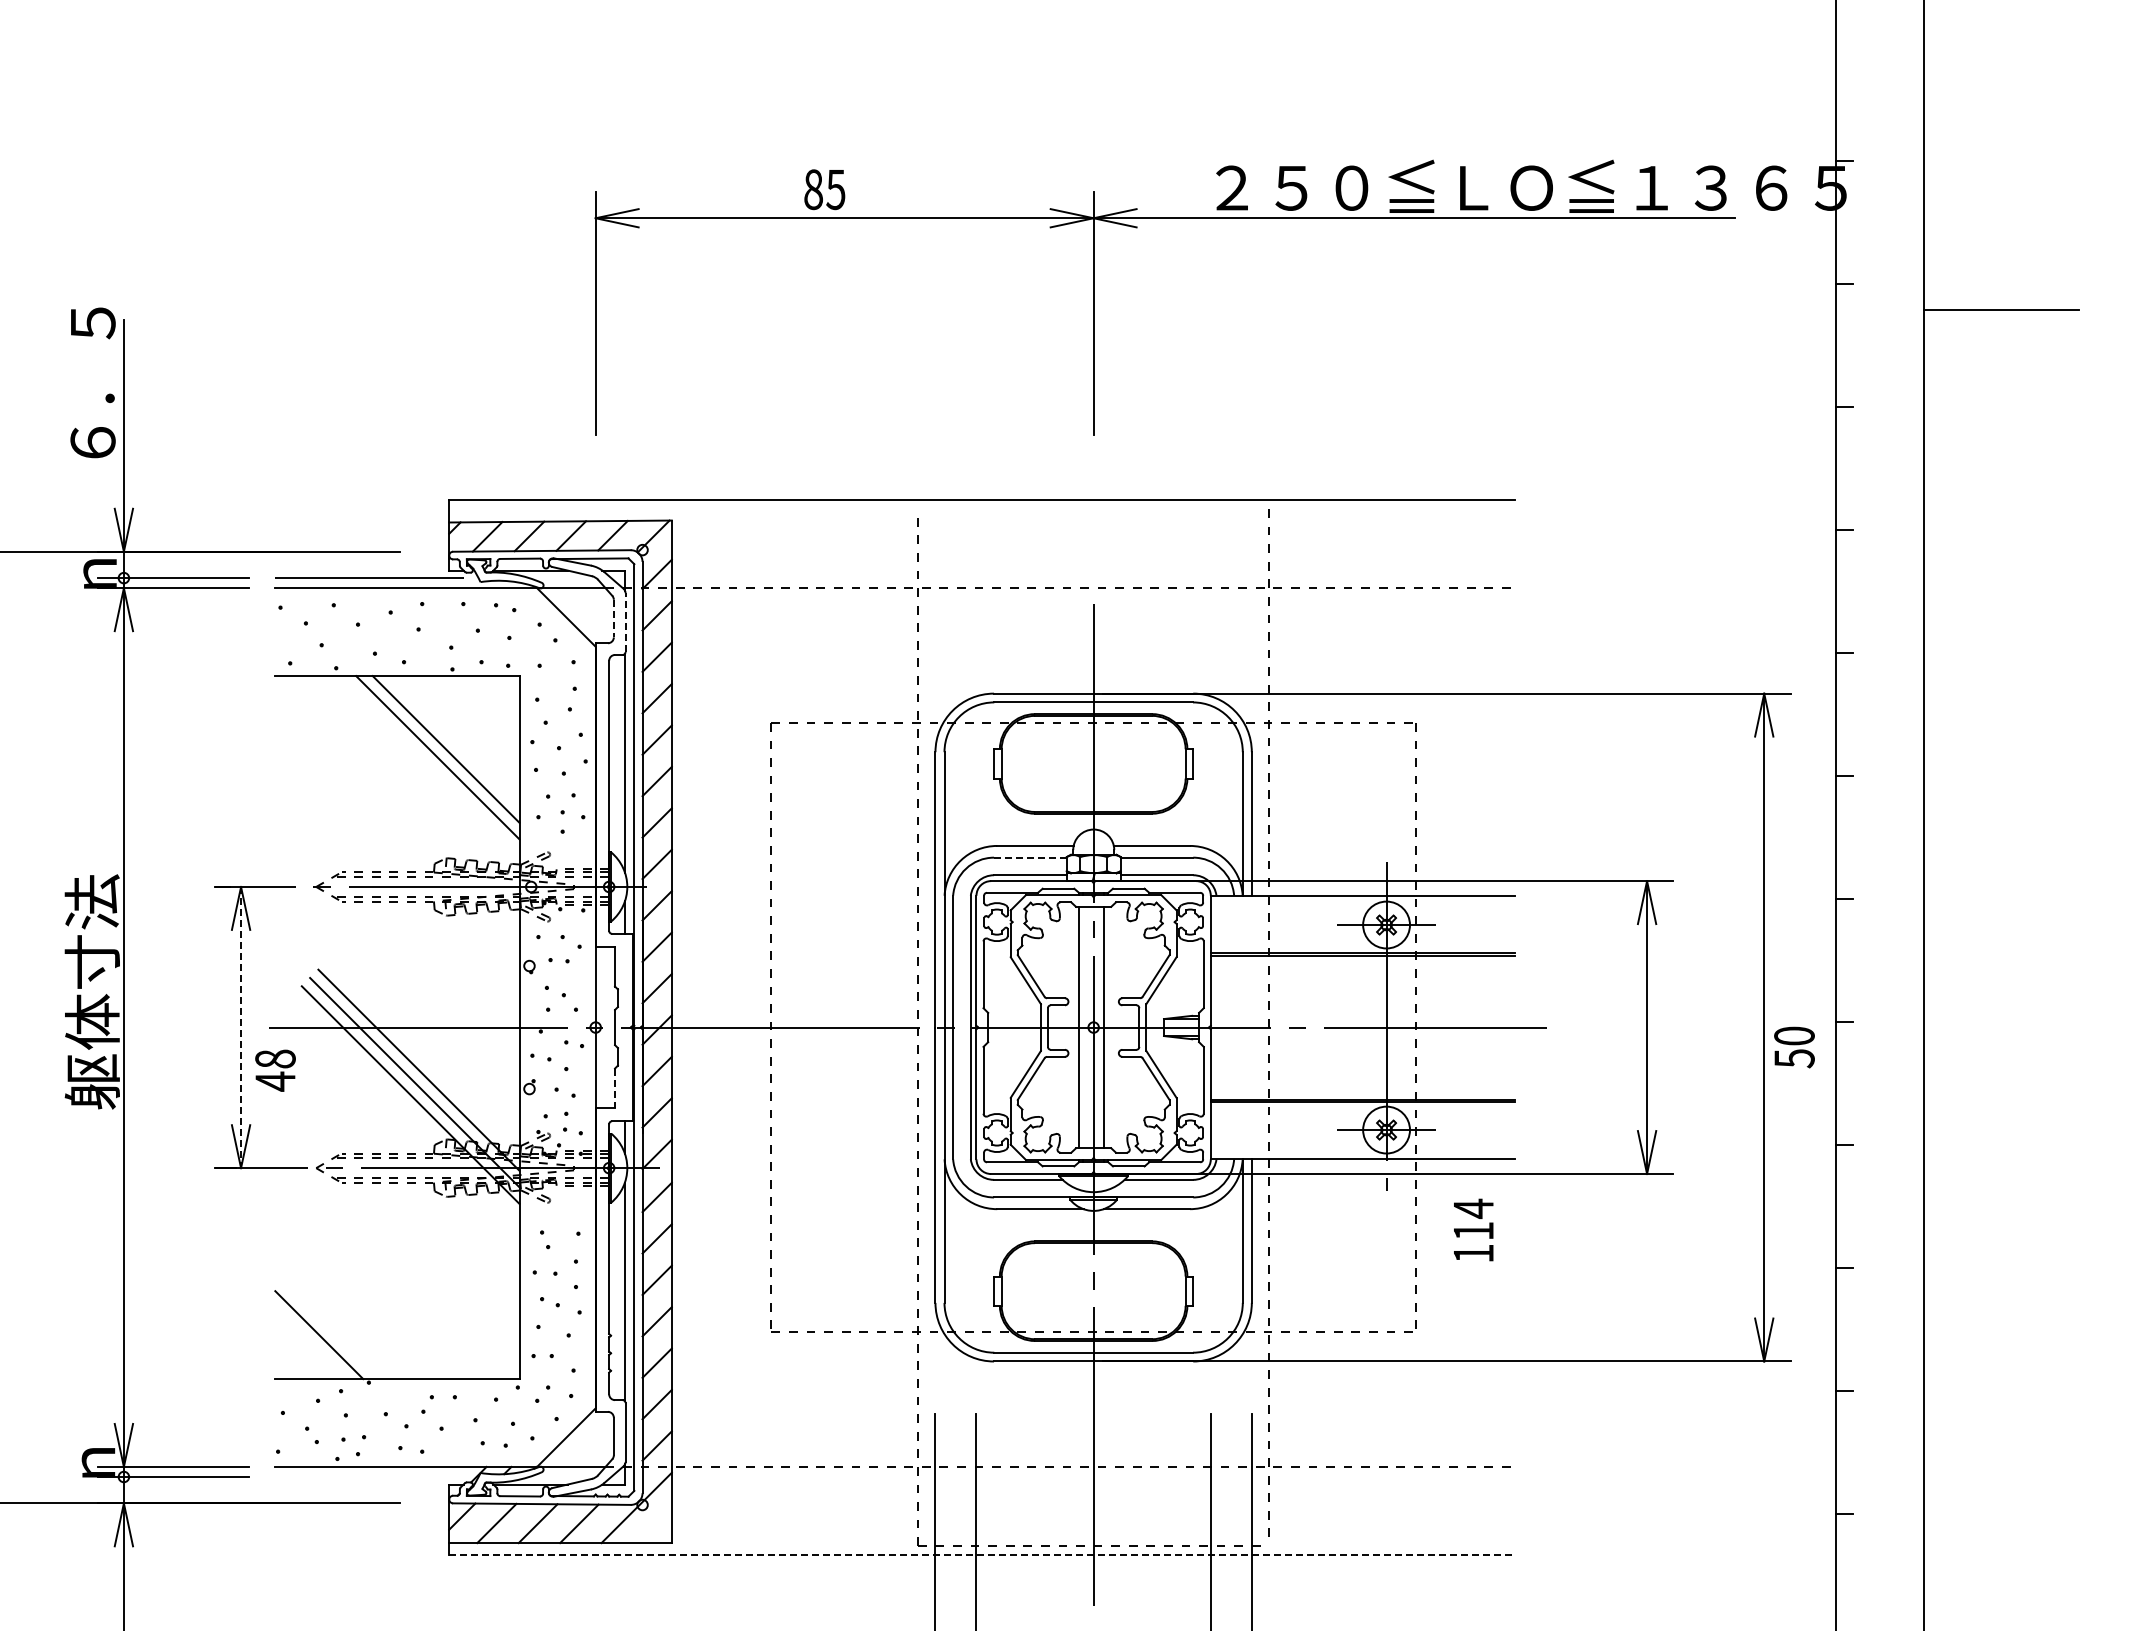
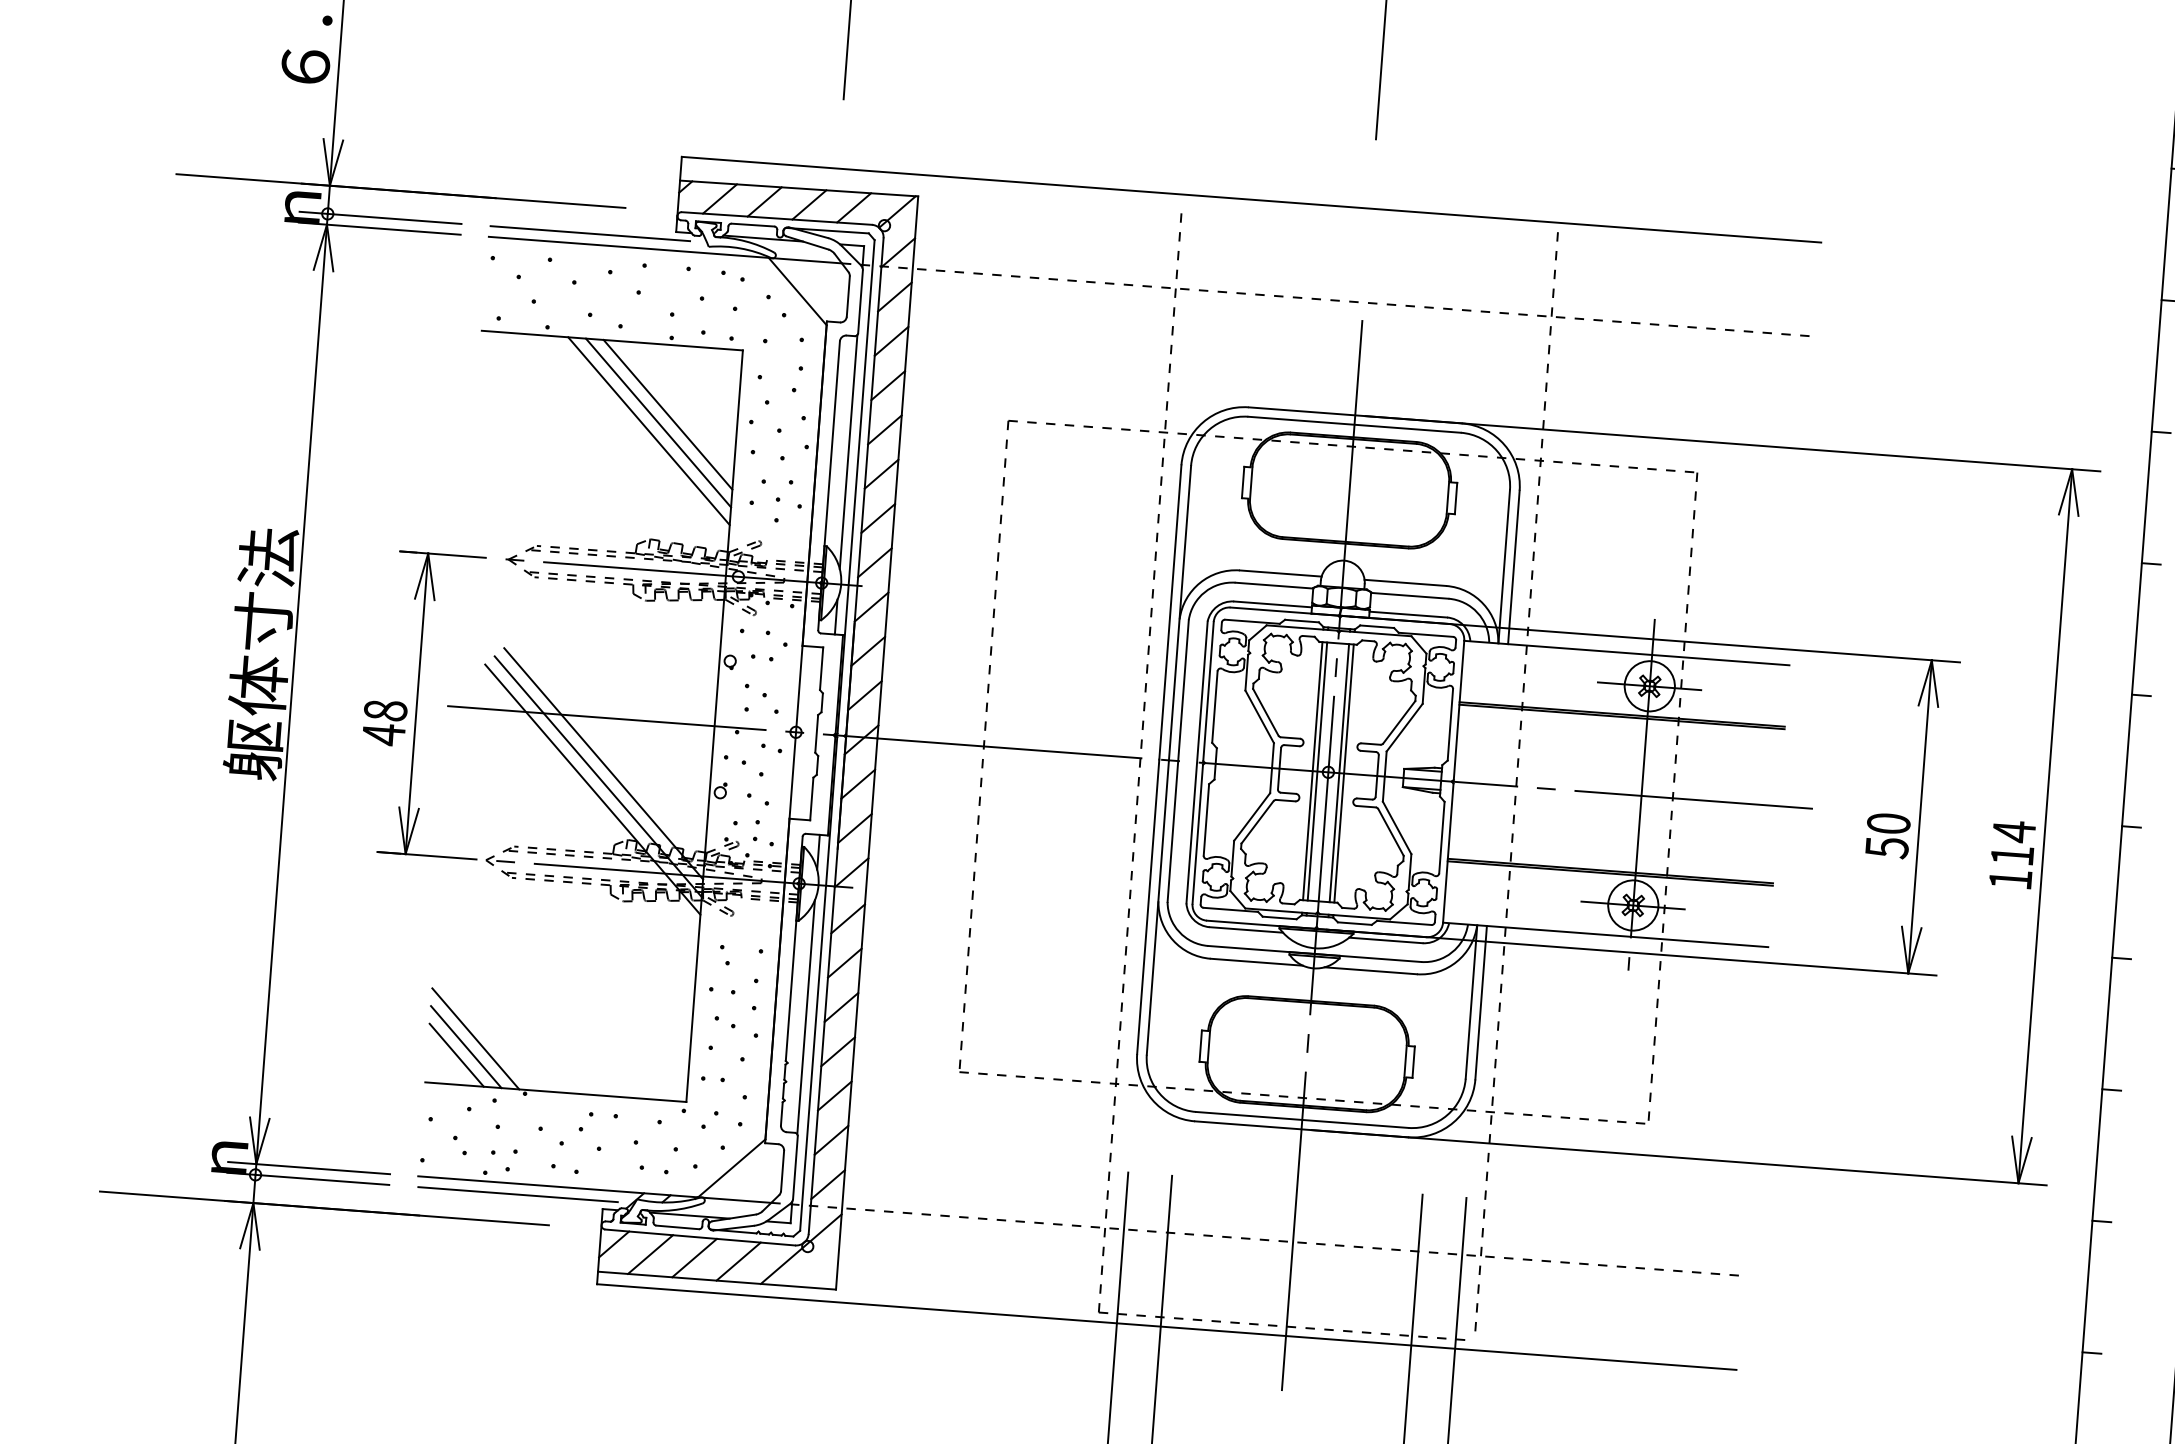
line: (613, 618) -> (847, 296), dashed -> solid
line: (625, 622) -> (860, 301), dashed -> solid
line: (454, 741) -> (668, 415), added
line: (1029, 857) -> (1273, 585), dashed -> solid
line: (241, 1027) -> (417, 703), dashed -> solid
line: (1083, 1027) -> (1317, 771), added
line: (1108, 1027) -> (1344, 773), added
text: (1794, 1047) -> (1887, 835), moved
text: (275, 1070) -> (384, 722), moved
line: (615, 1088) -> (812, 799), dashed -> solid
text: (1473, 1229) -> (2012, 853), moved
line: (310, 1343) -> (465, 1047), added
line: (302, 1351) -> (456, 1055), added
line: (369, 1477) -> (518, 1195), added
line: (982, 1554) -> (1167, 1326), dashed -> solid

